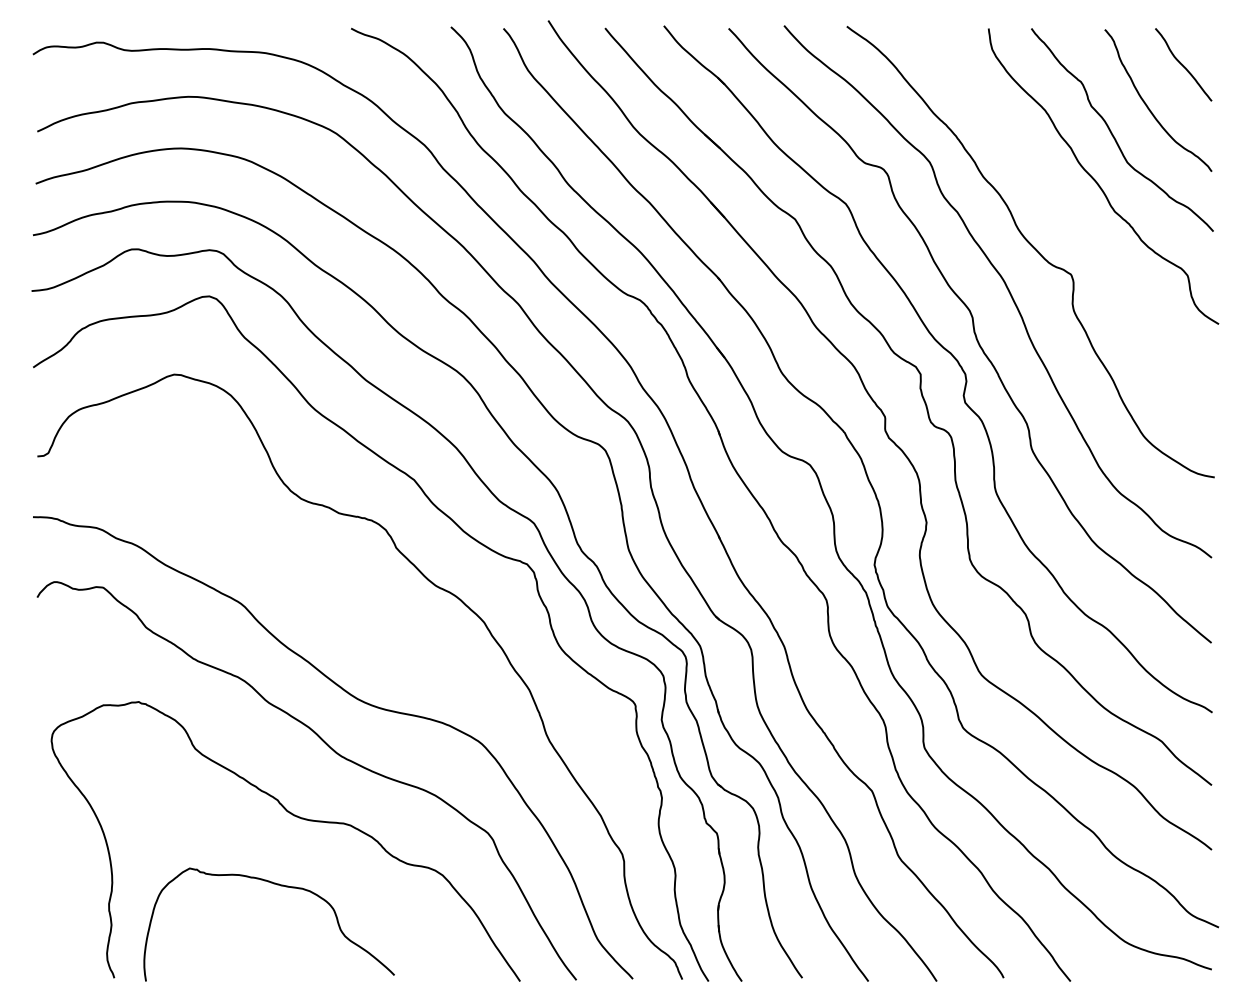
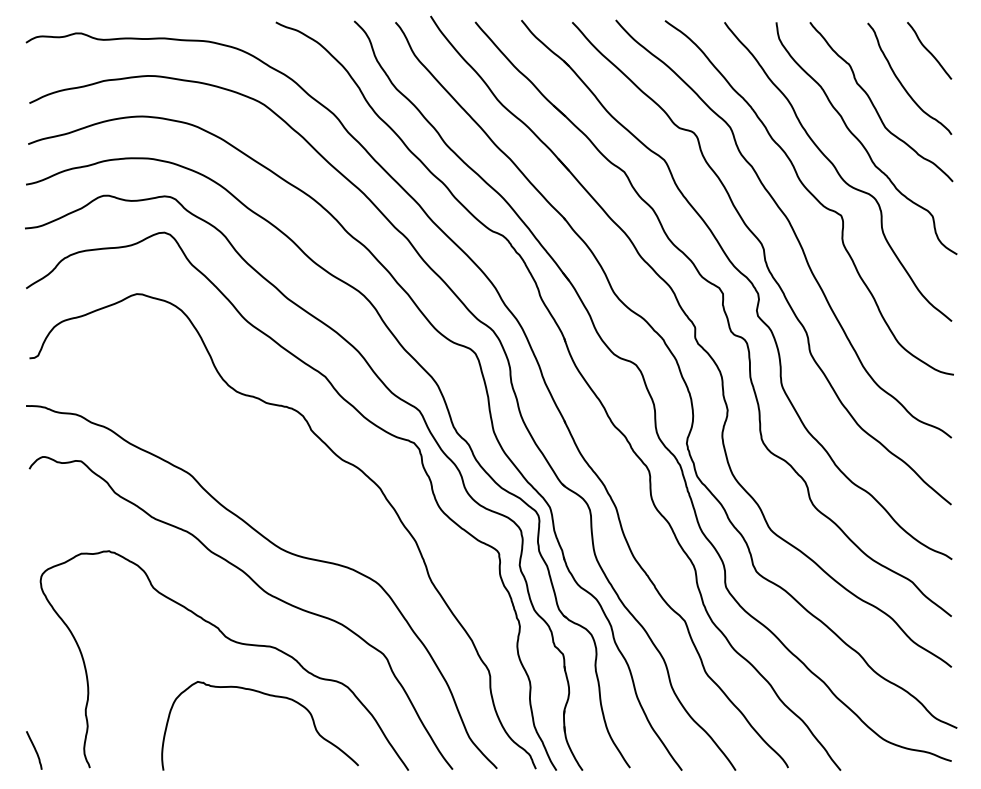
curve: (1067, 218) -> (838, 171), added
curve: (280, 886) -> (269, 696), moved
curve: (43, 954) -> (34, 749), added

